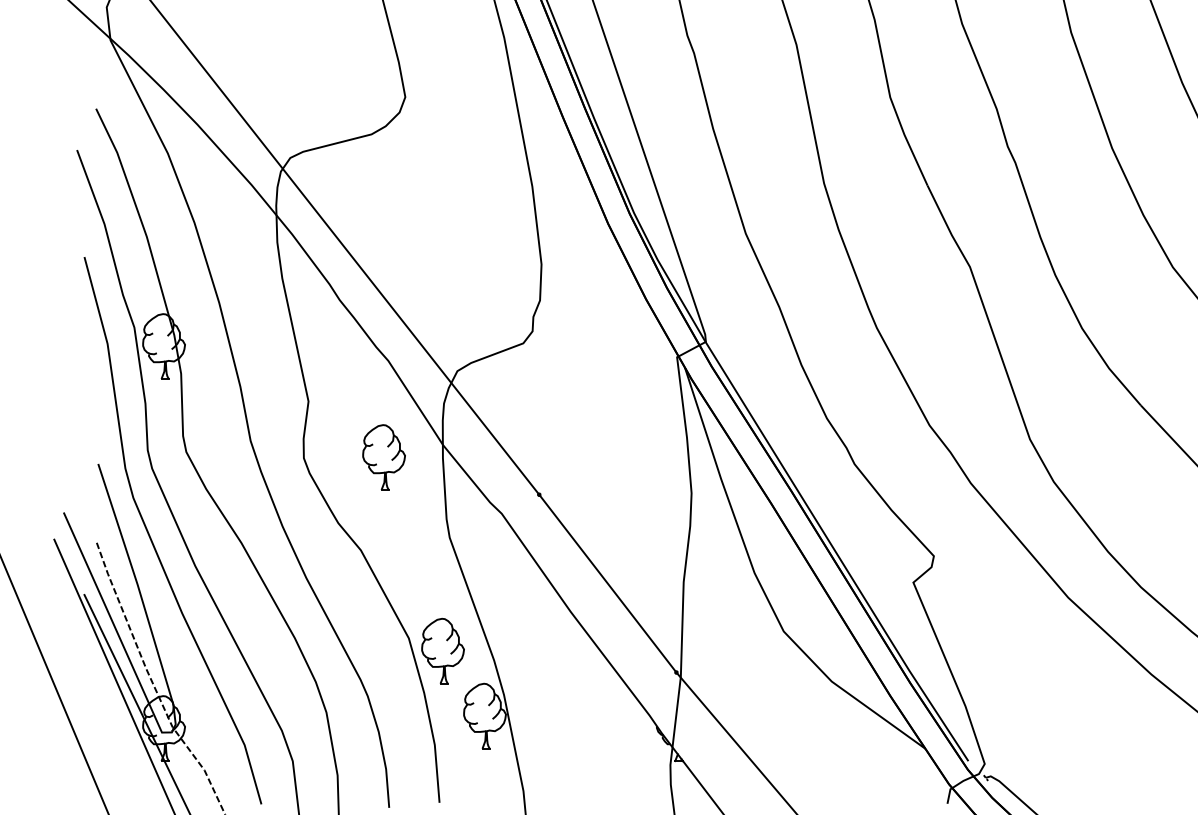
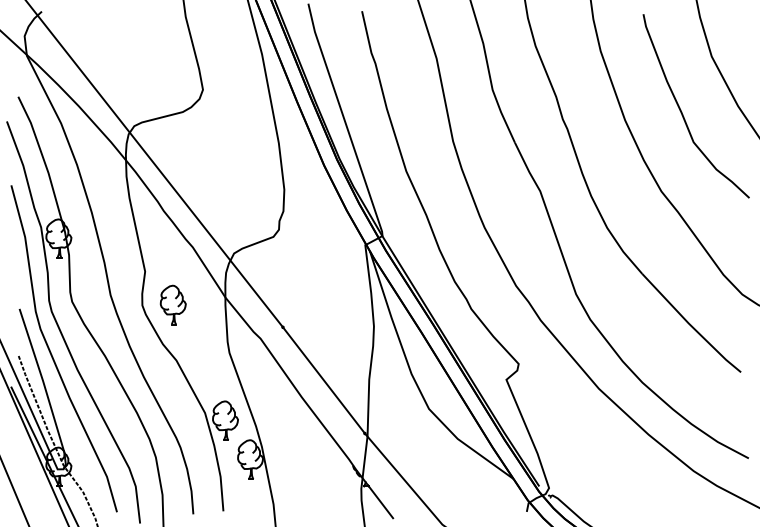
part: (382, 456) -> (172, 304), moved

